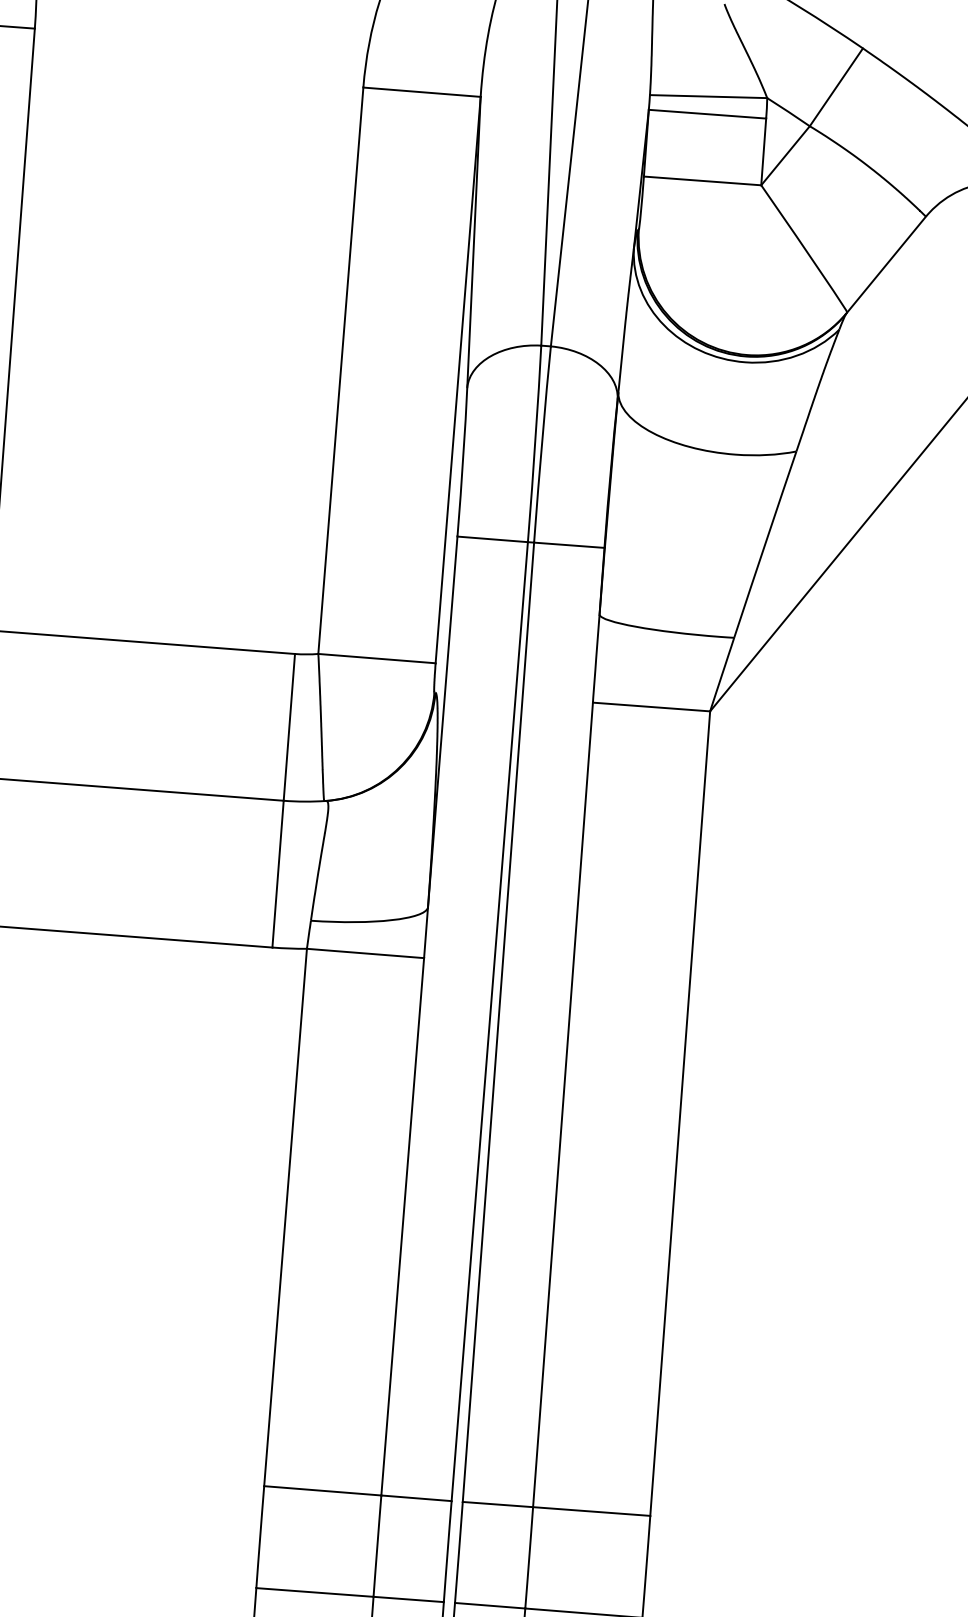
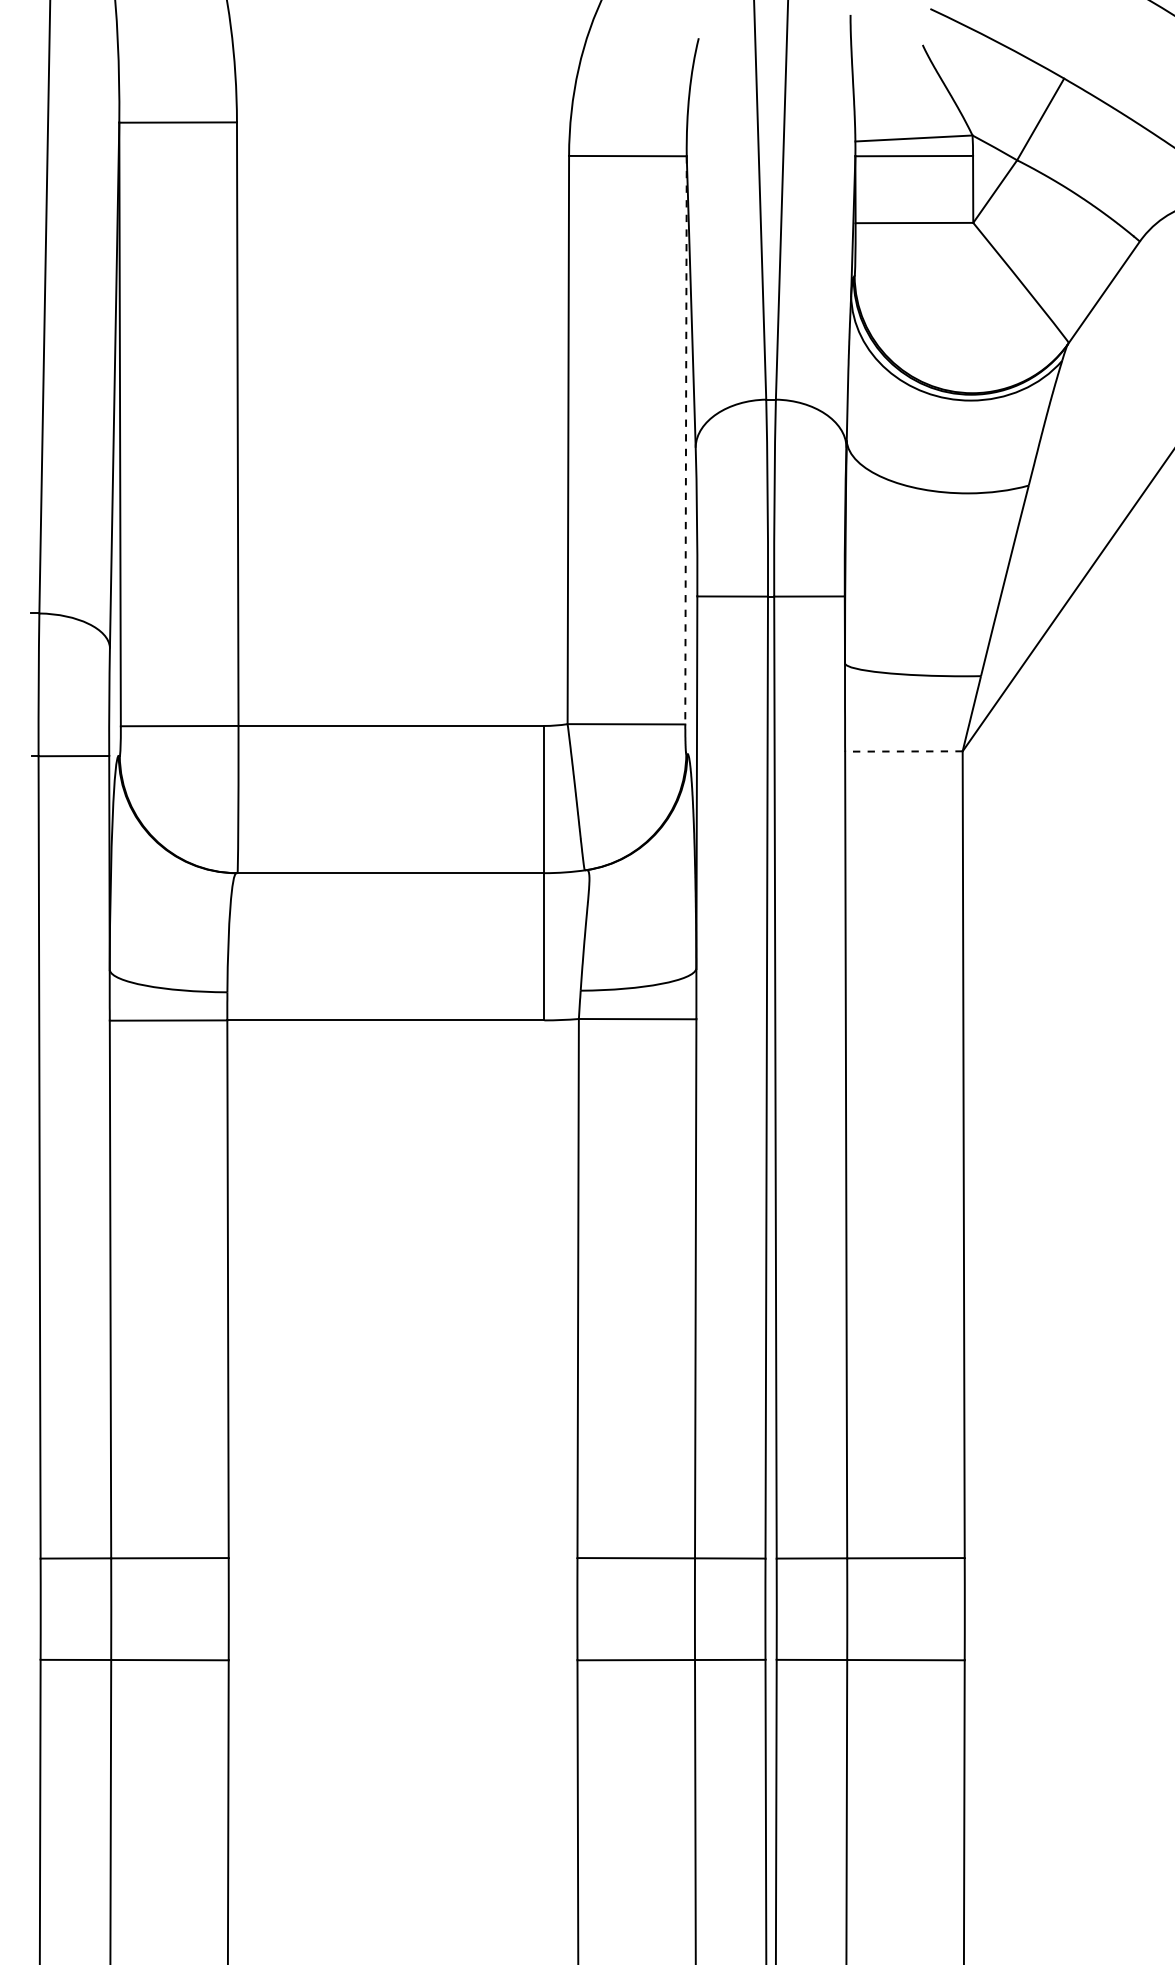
line: (458, 380) -> (686, 440), solid -> dashed
line: (651, 707) -> (903, 751), solid -> dashed

